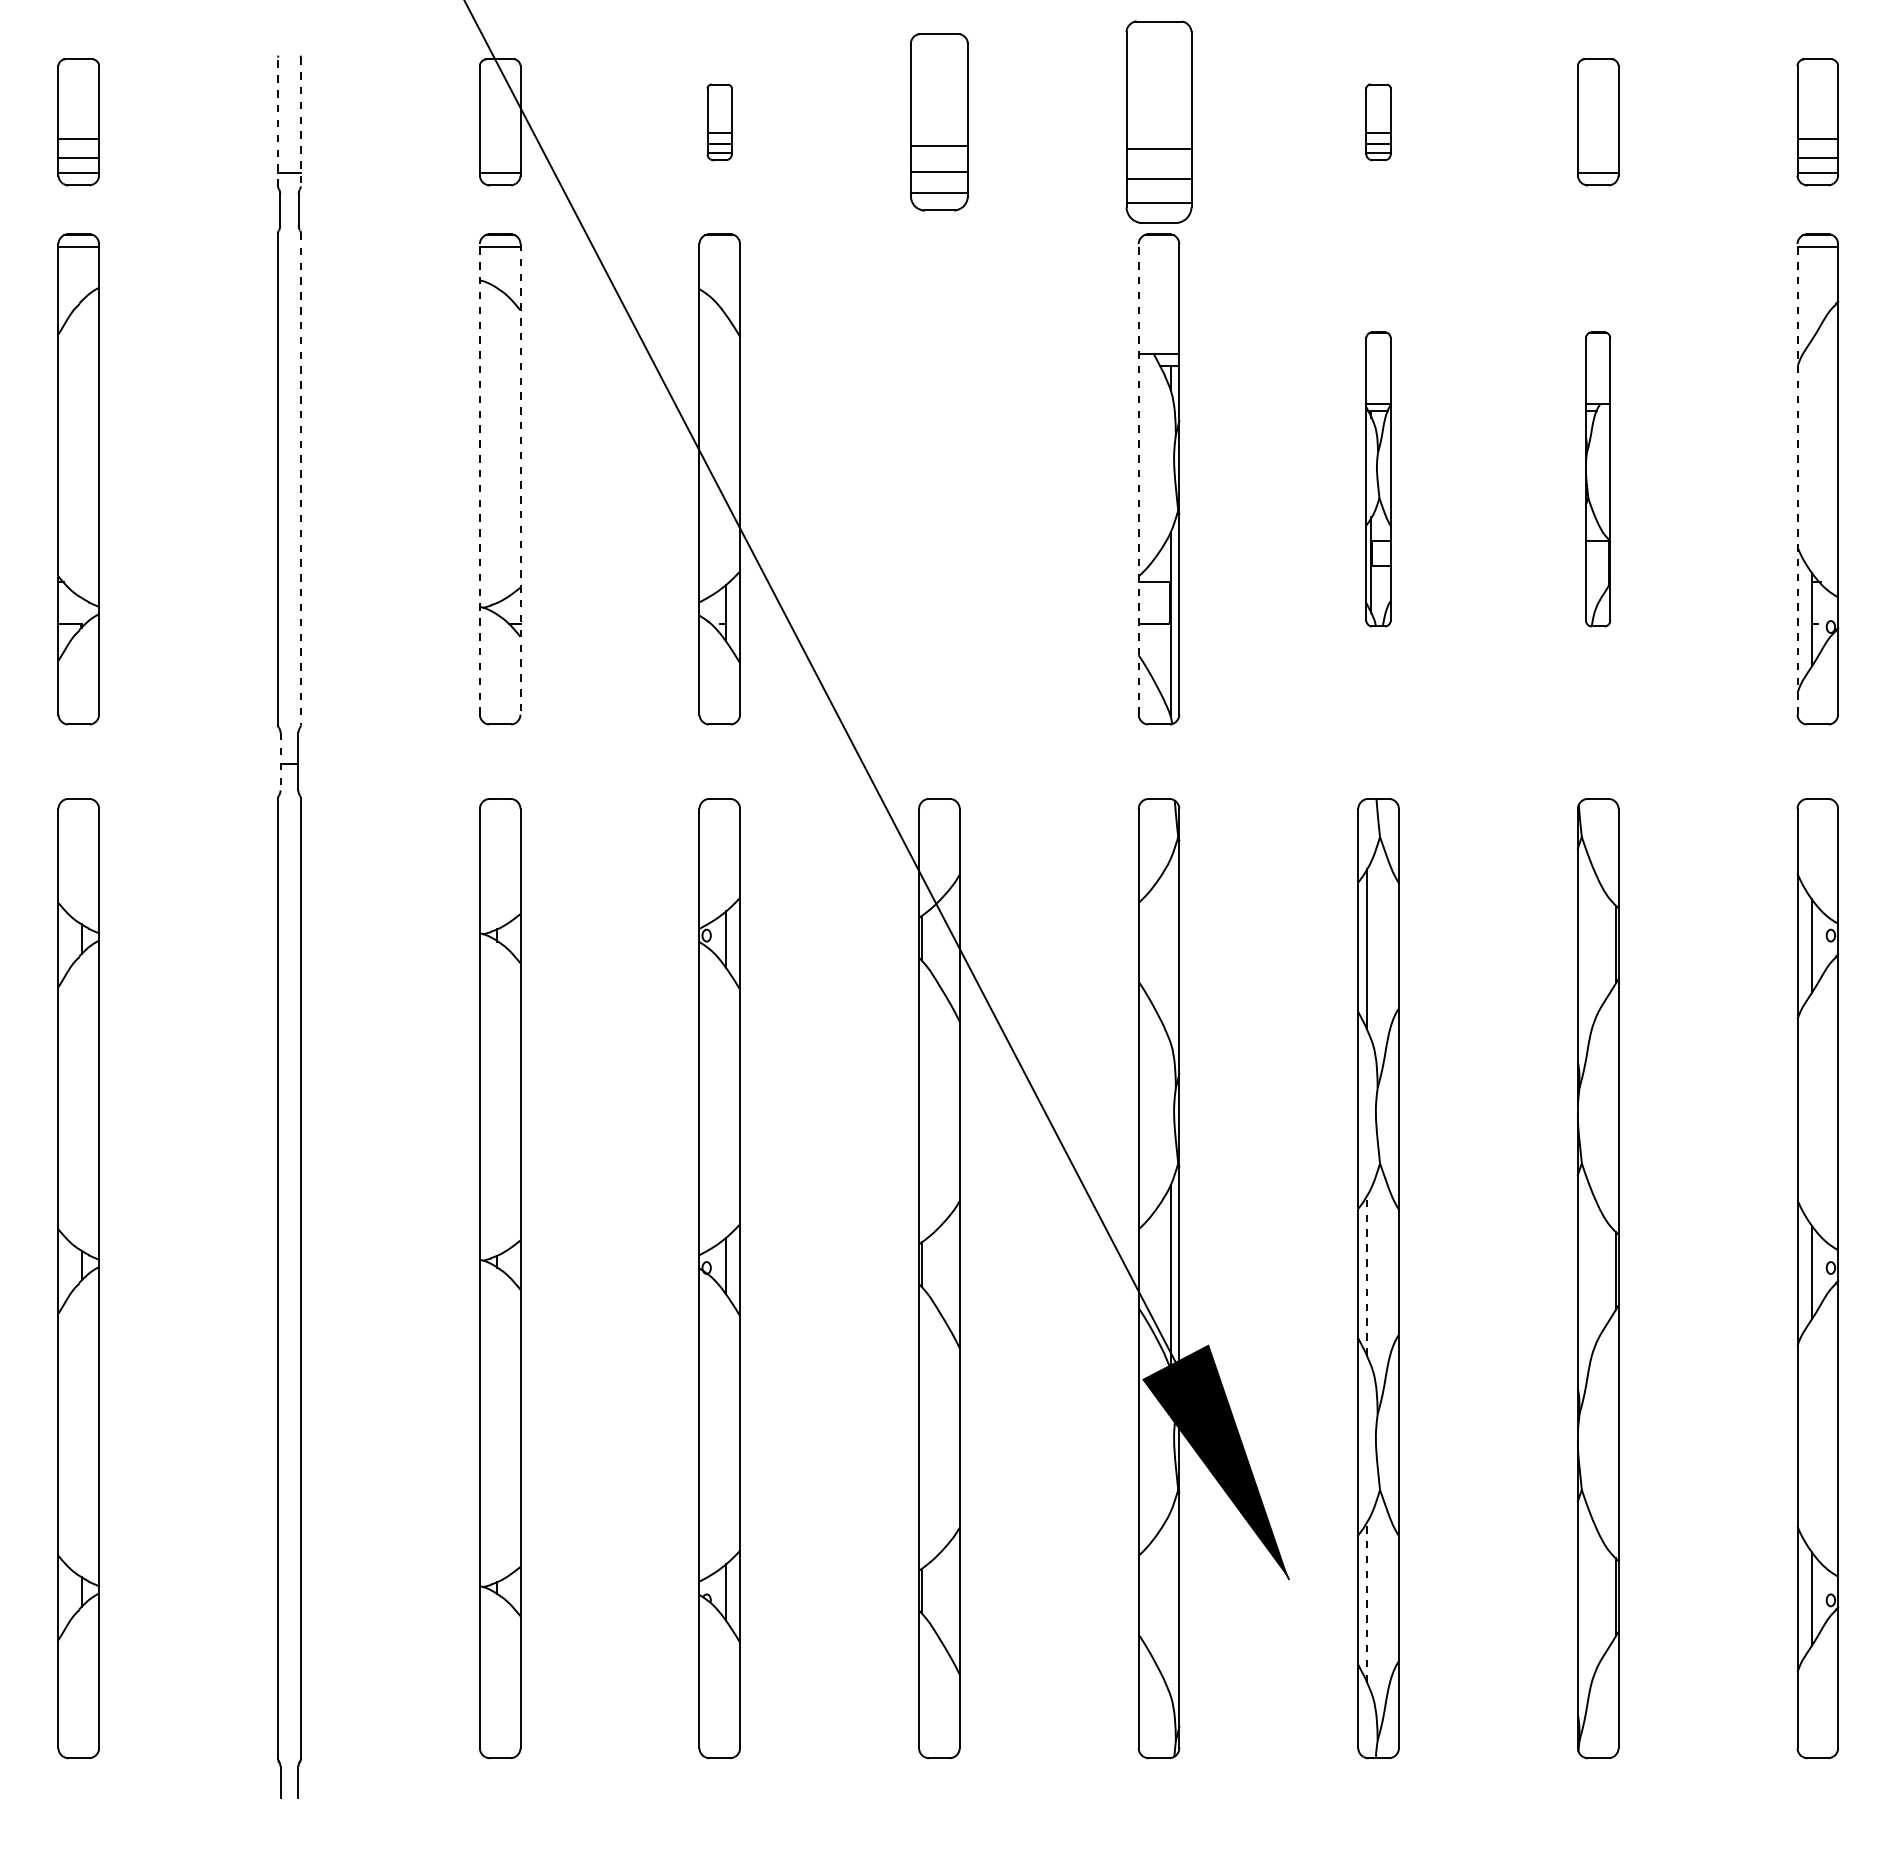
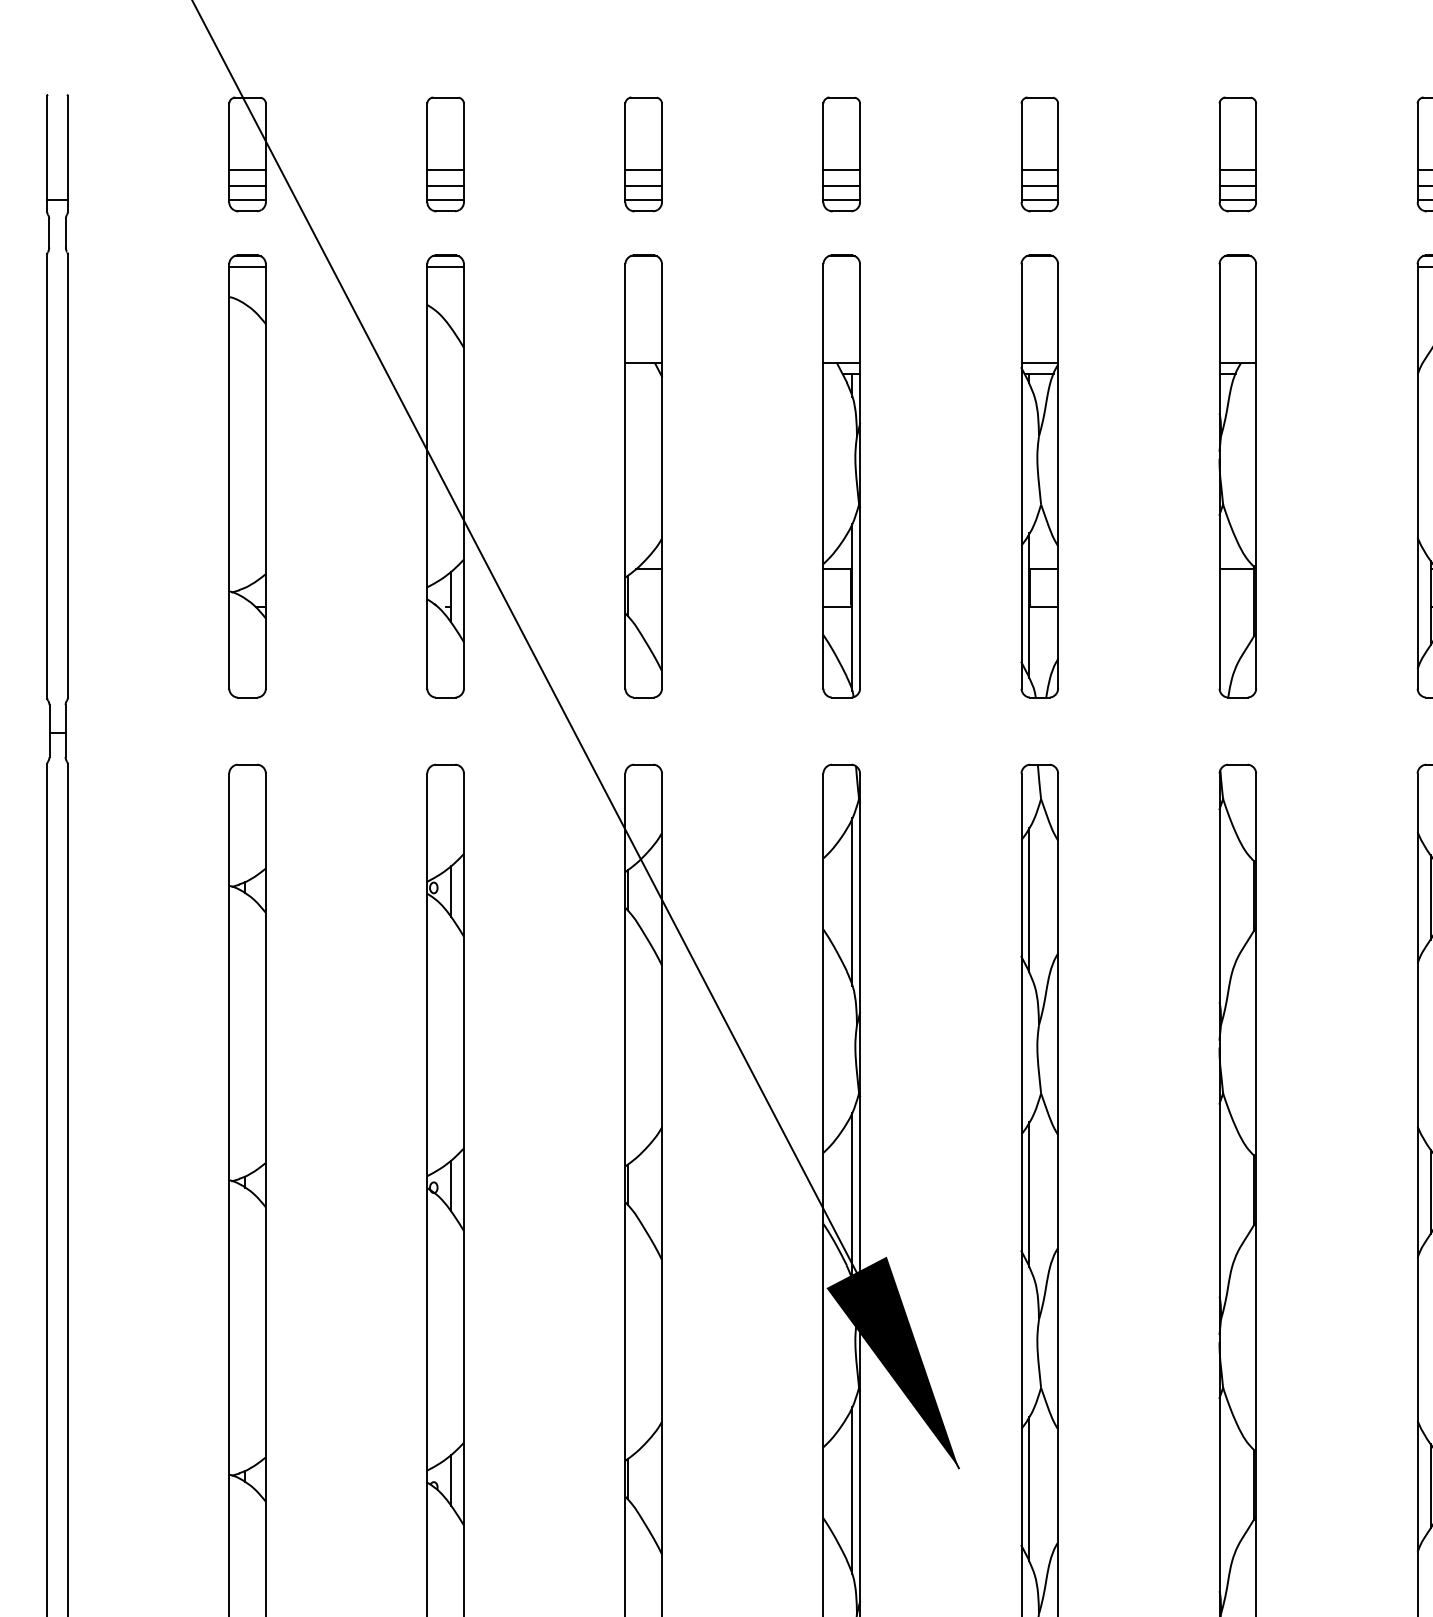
line: (278, 121) -> (47, 153), dashed -> solid
line: (300, 121) -> (67, 153), dashed -> solid
part: (719, 122) -> (445, 154), size x1.67
part: (939, 122) -> (643, 154), size x0.71
part: (1158, 122) -> (841, 154), size x0.62
part: (1378, 122) -> (1039, 154), size x1.67
line: (499, 139) -> (246, 169), added
line: (1597, 139) -> (1237, 169), added
line: (499, 157) -> (246, 186), added
line: (1597, 157) -> (1237, 186), added
line: (719, 247) -> (445, 267), added
line: (479, 478) -> (228, 475), dashed -> solid
line: (1138, 478) -> (823, 475), dashed -> solid
line: (1797, 478) -> (1417, 475), dashed -> solid
line: (300, 479) -> (67, 476), dashed -> solid
line: (520, 479) -> (265, 476), dashed -> solid
part: (939, 479) -> (643, 476), added
part: (1378, 479) -> (1039, 476), size x1.67
part: (1597, 479) -> (1237, 476), size x1.67
line: (280, 761) -> (49, 730), dashed -> solid
line: (1170, 950) -> (852, 901), added
line: (1366, 1274) -> (1028, 1193), dashed -> solid
line: (1366, 1601) -> (1028, 1488), dashed -> solid
line: (1170, 1603) -> (852, 1490), added

